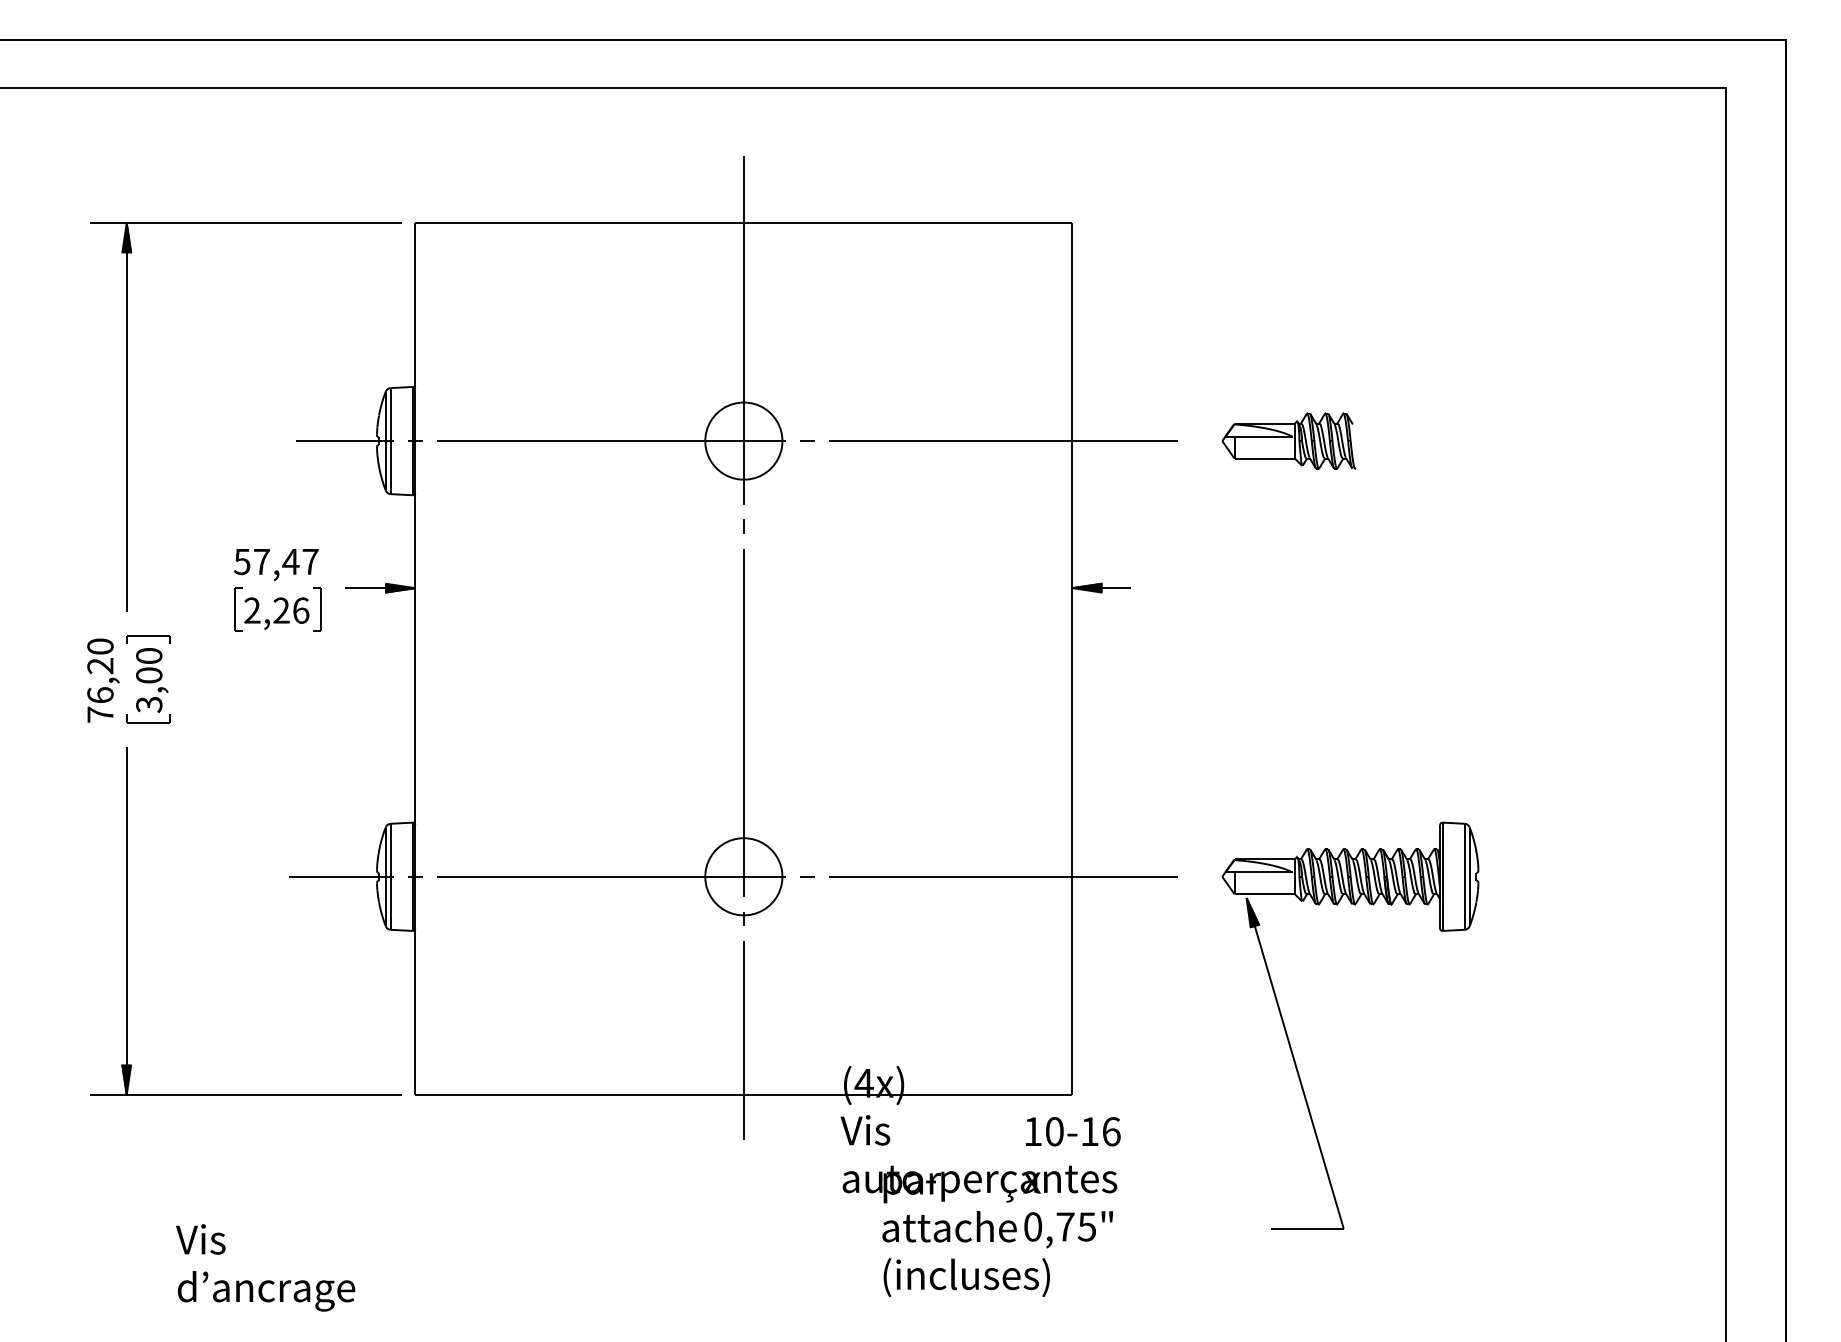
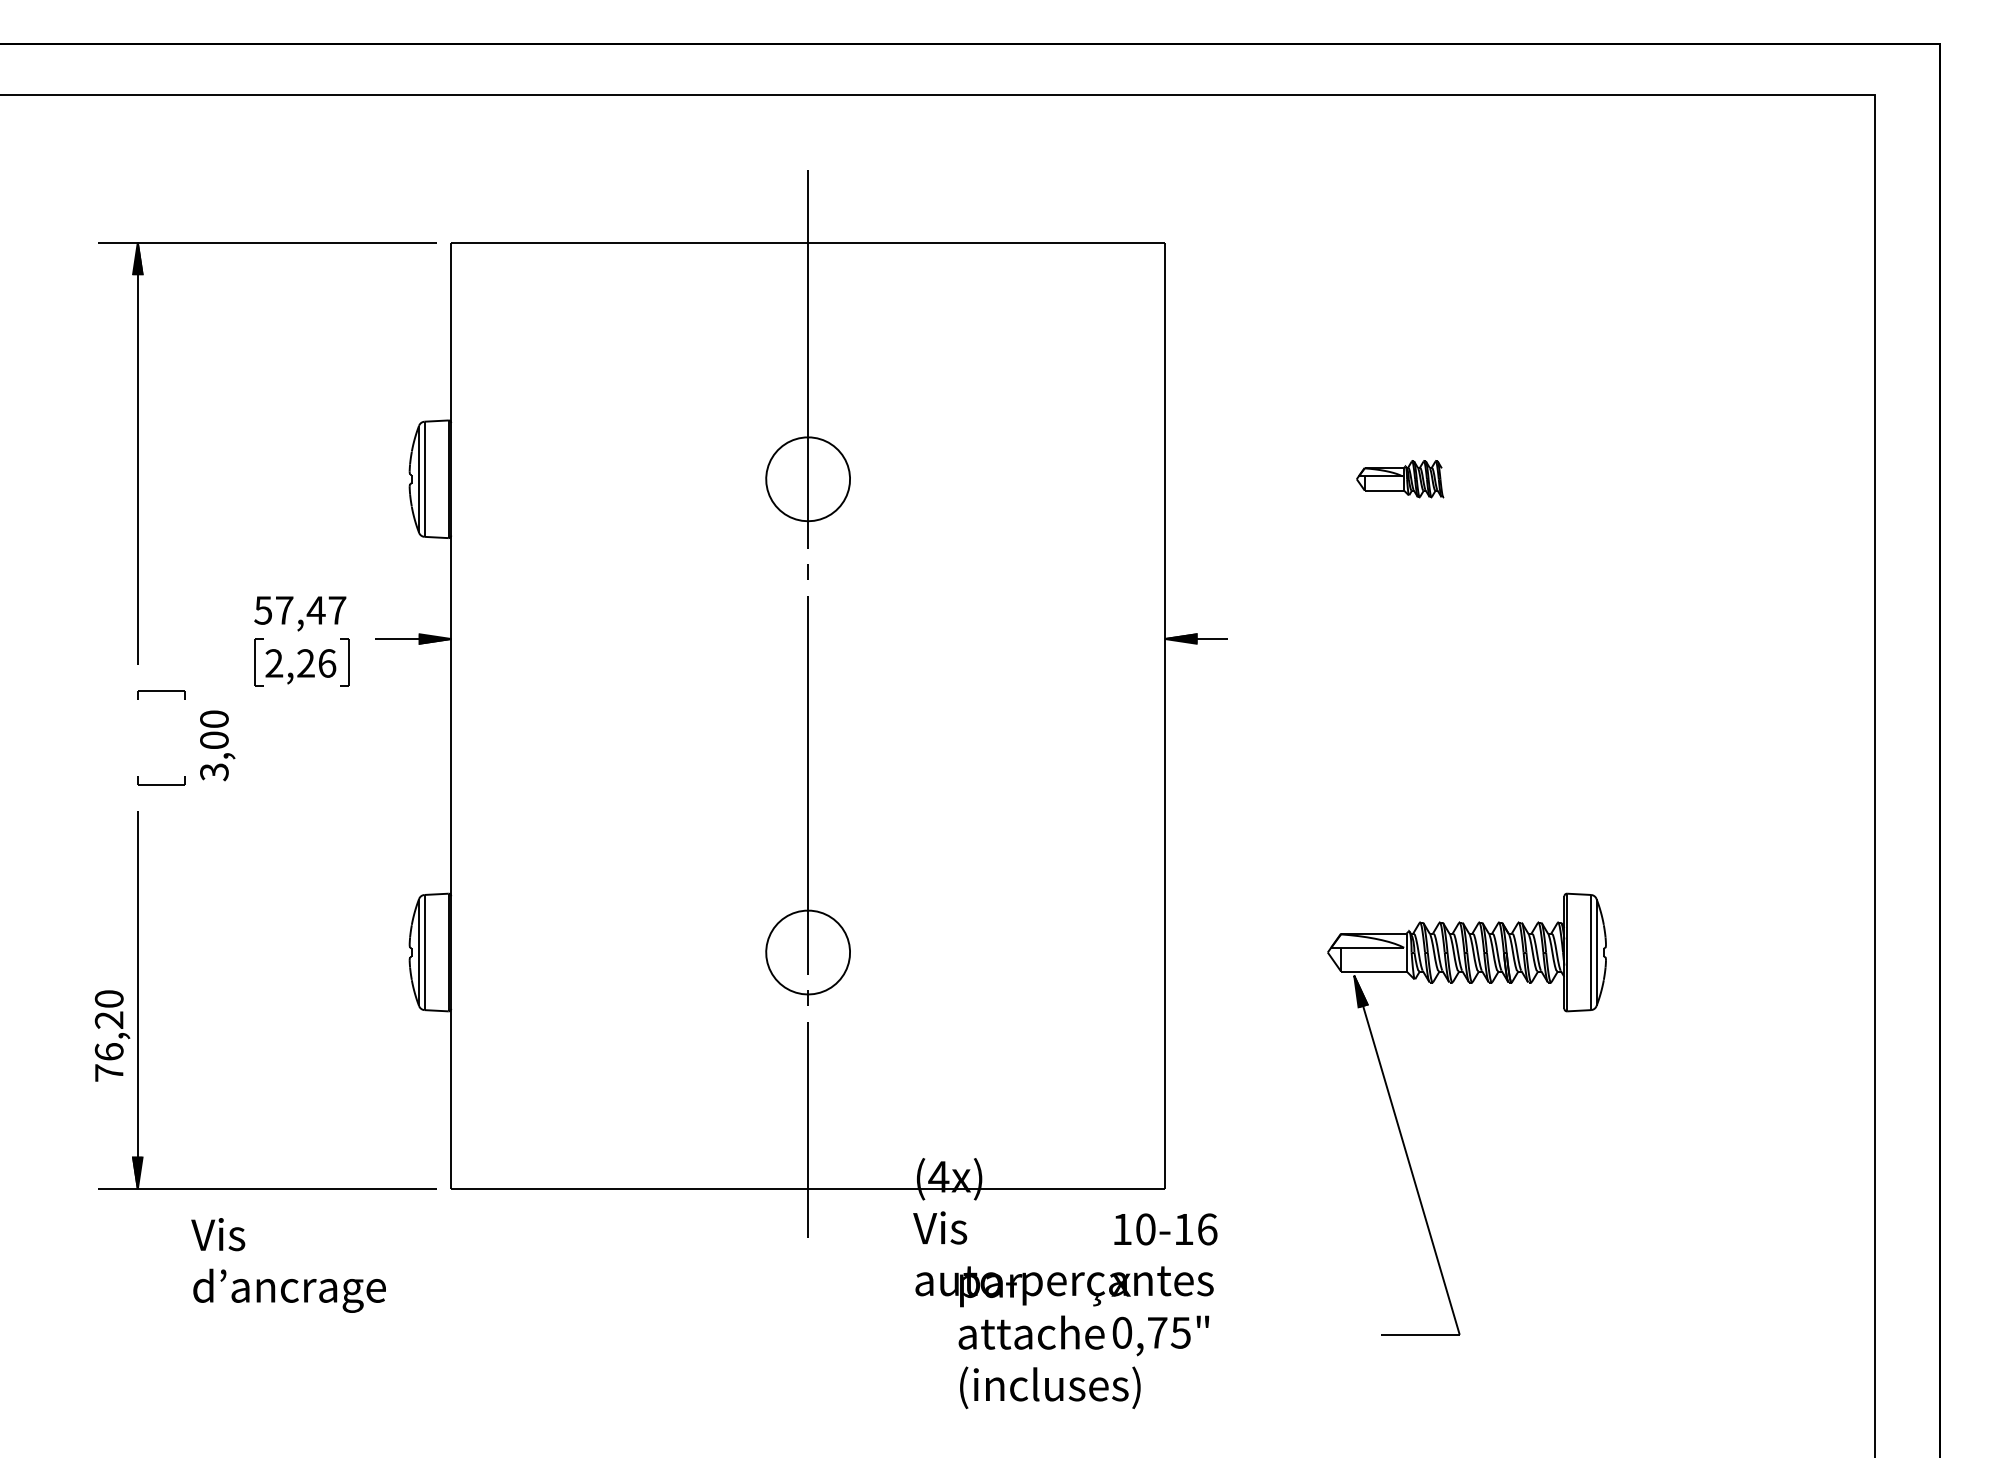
part: (1288, 440) -> (1399, 478), size x0.6
line: (736, 441) -> (800, 479), removed
text: (103, 680) -> (112, 1035), moved
text: (152, 680) -> (217, 745), moved
line: (732, 876) -> (795, 952), removed
text: (265, 1267) -> (288, 1265), moved

